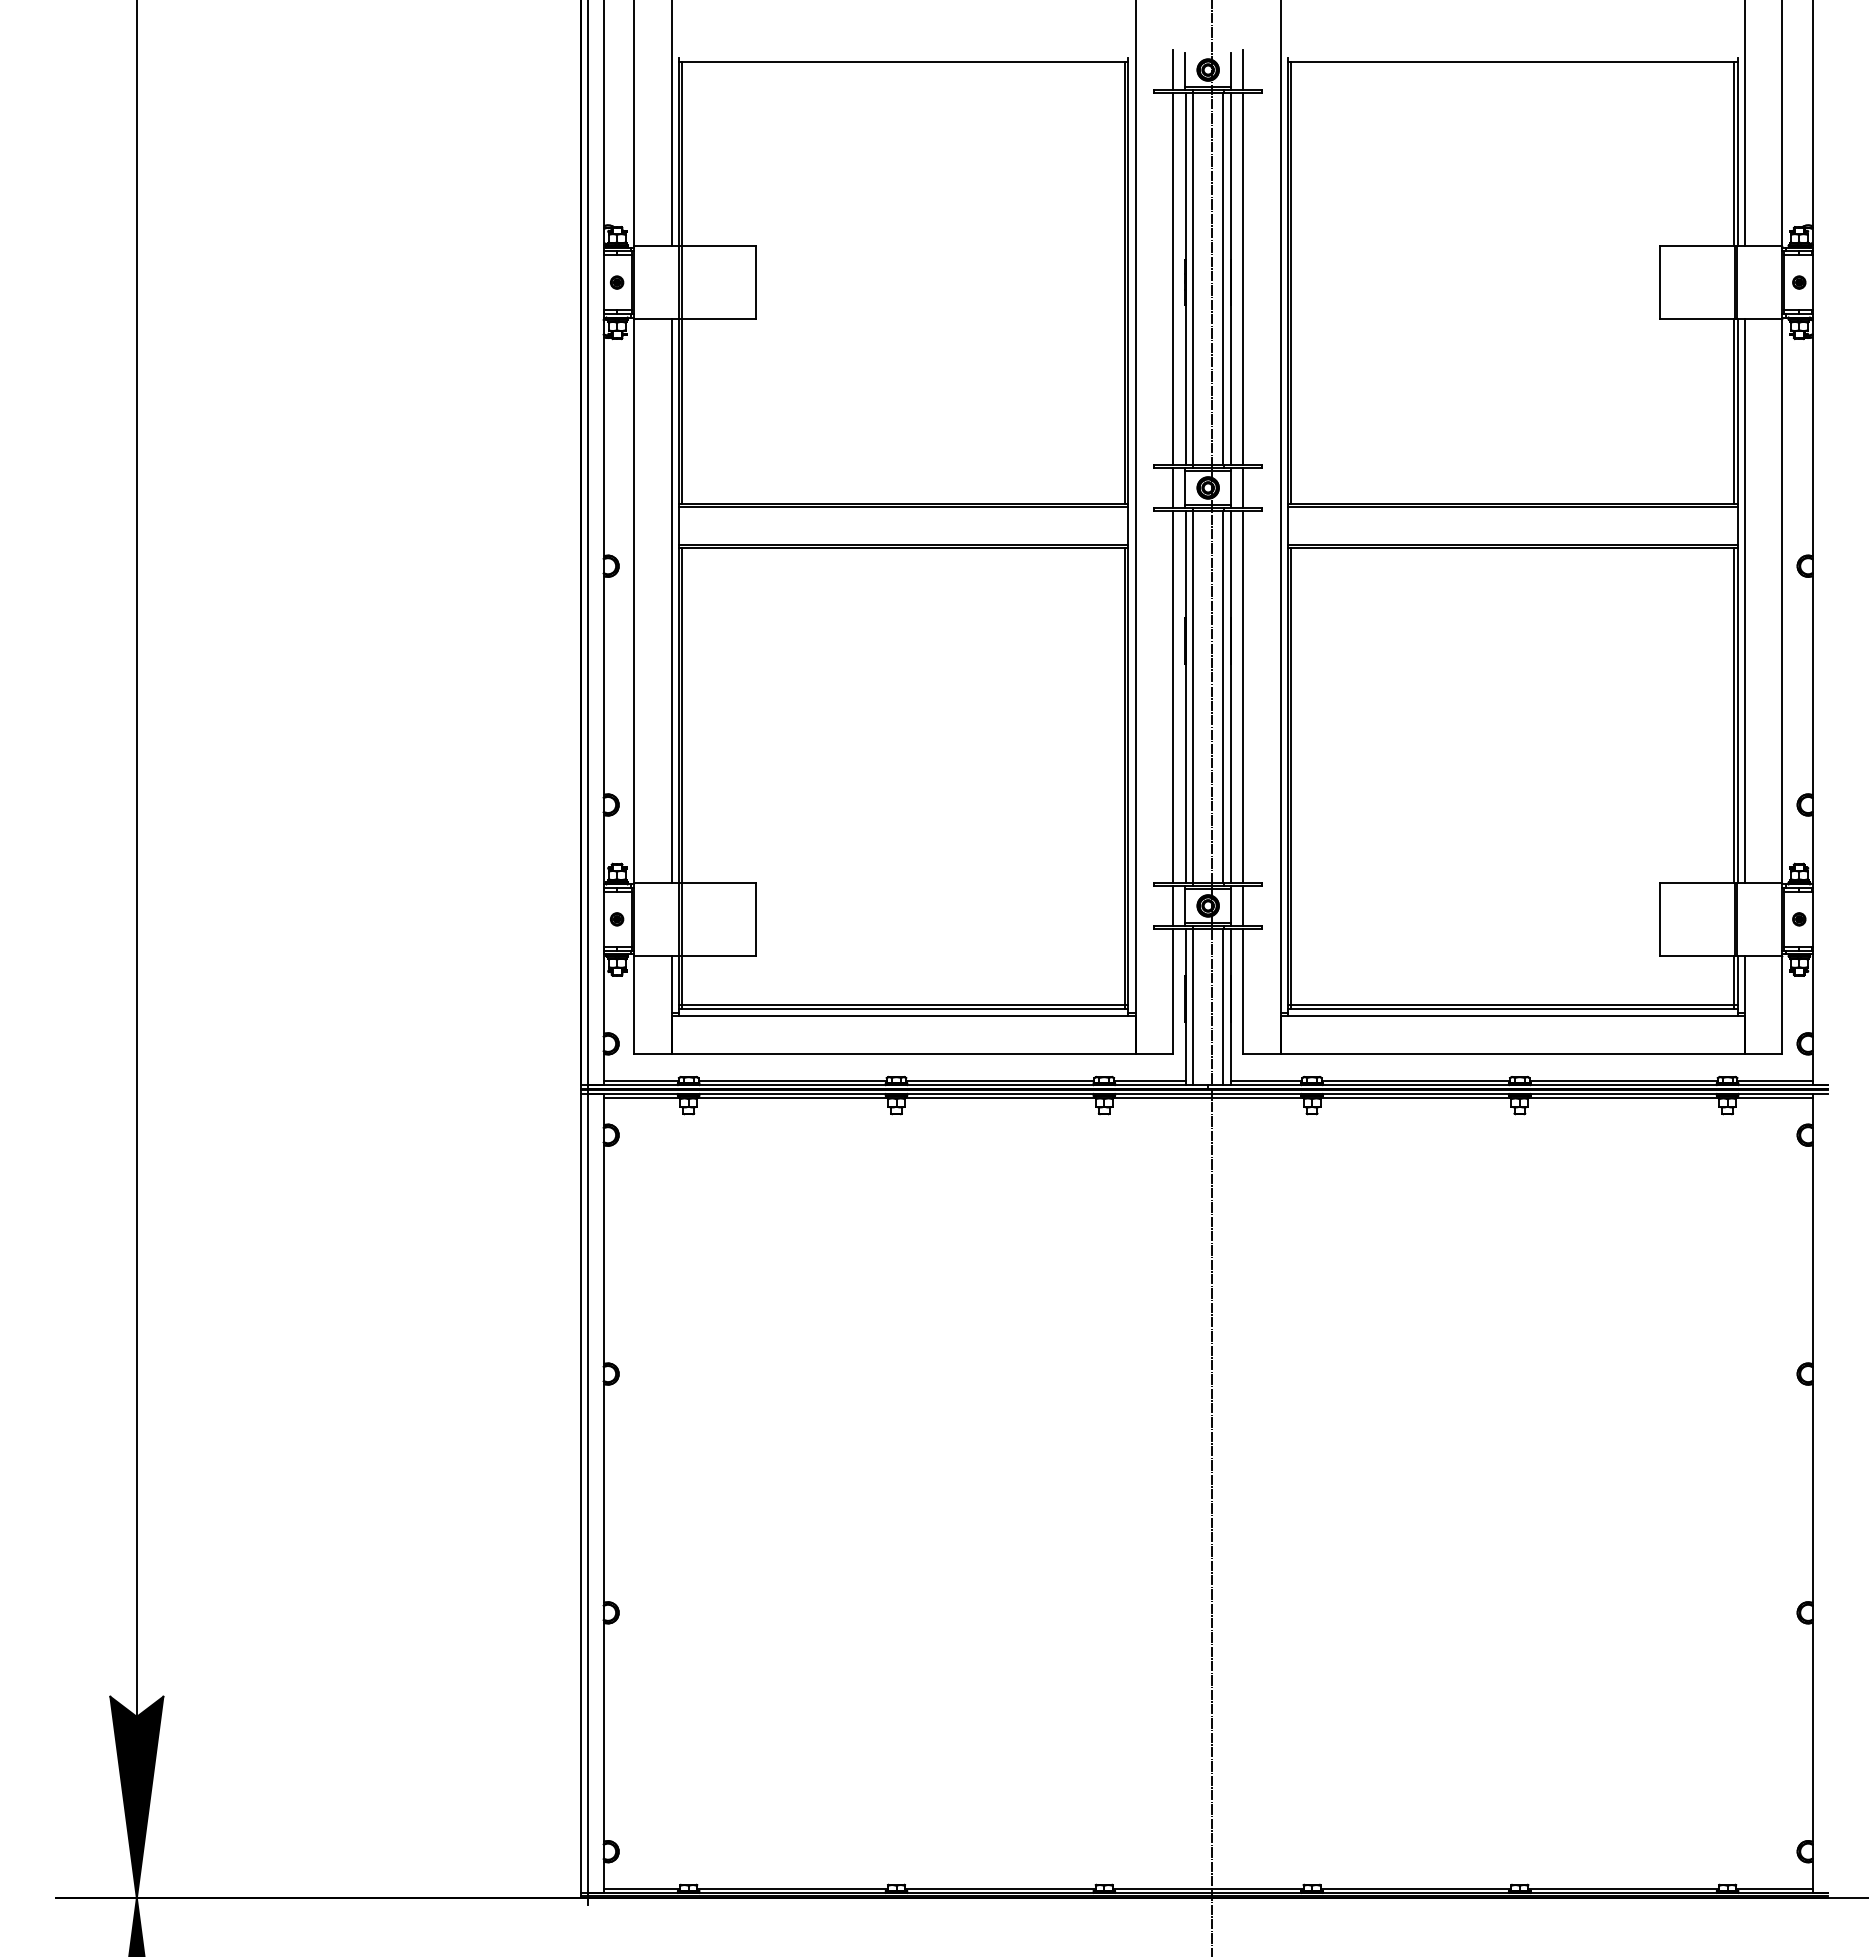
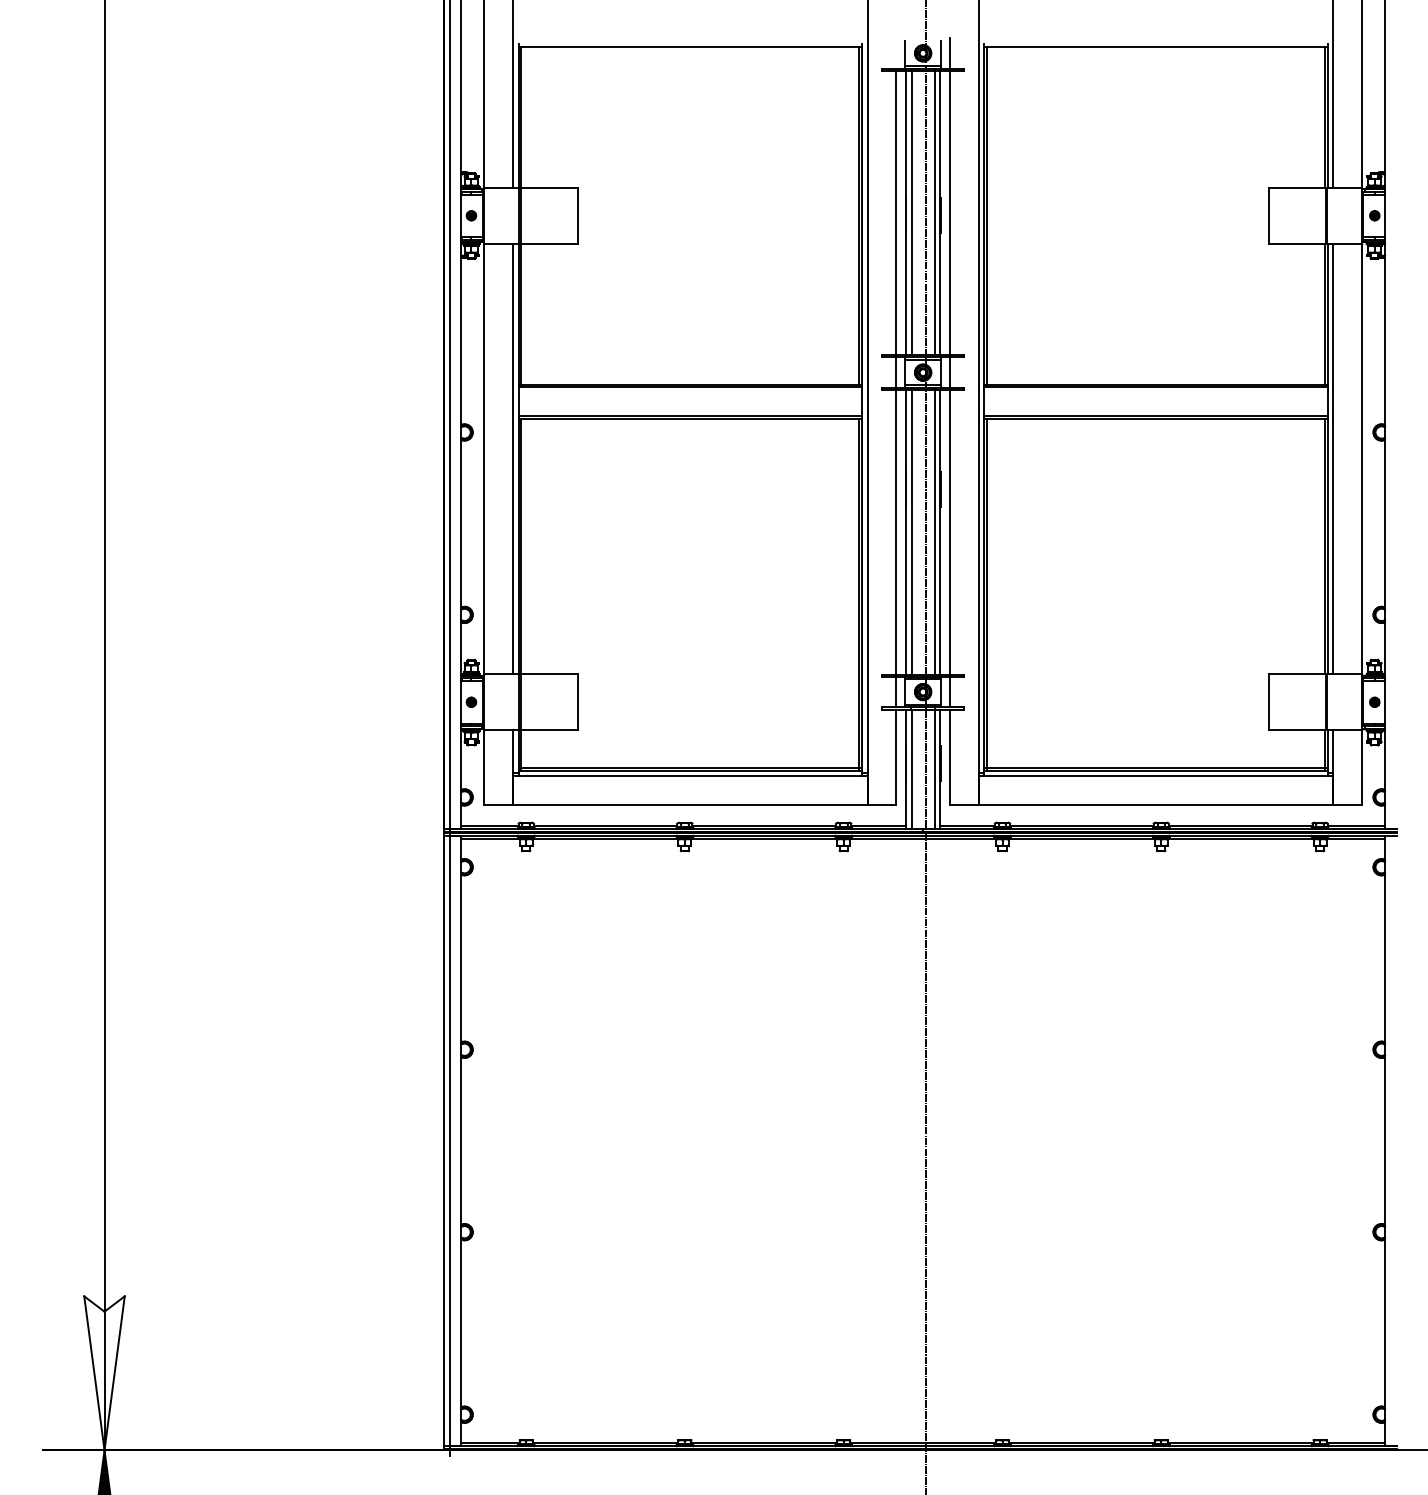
line: (1173, 69) -> (896, 52), removed
fill: (136, 1797) -> (104, 1373), removed

